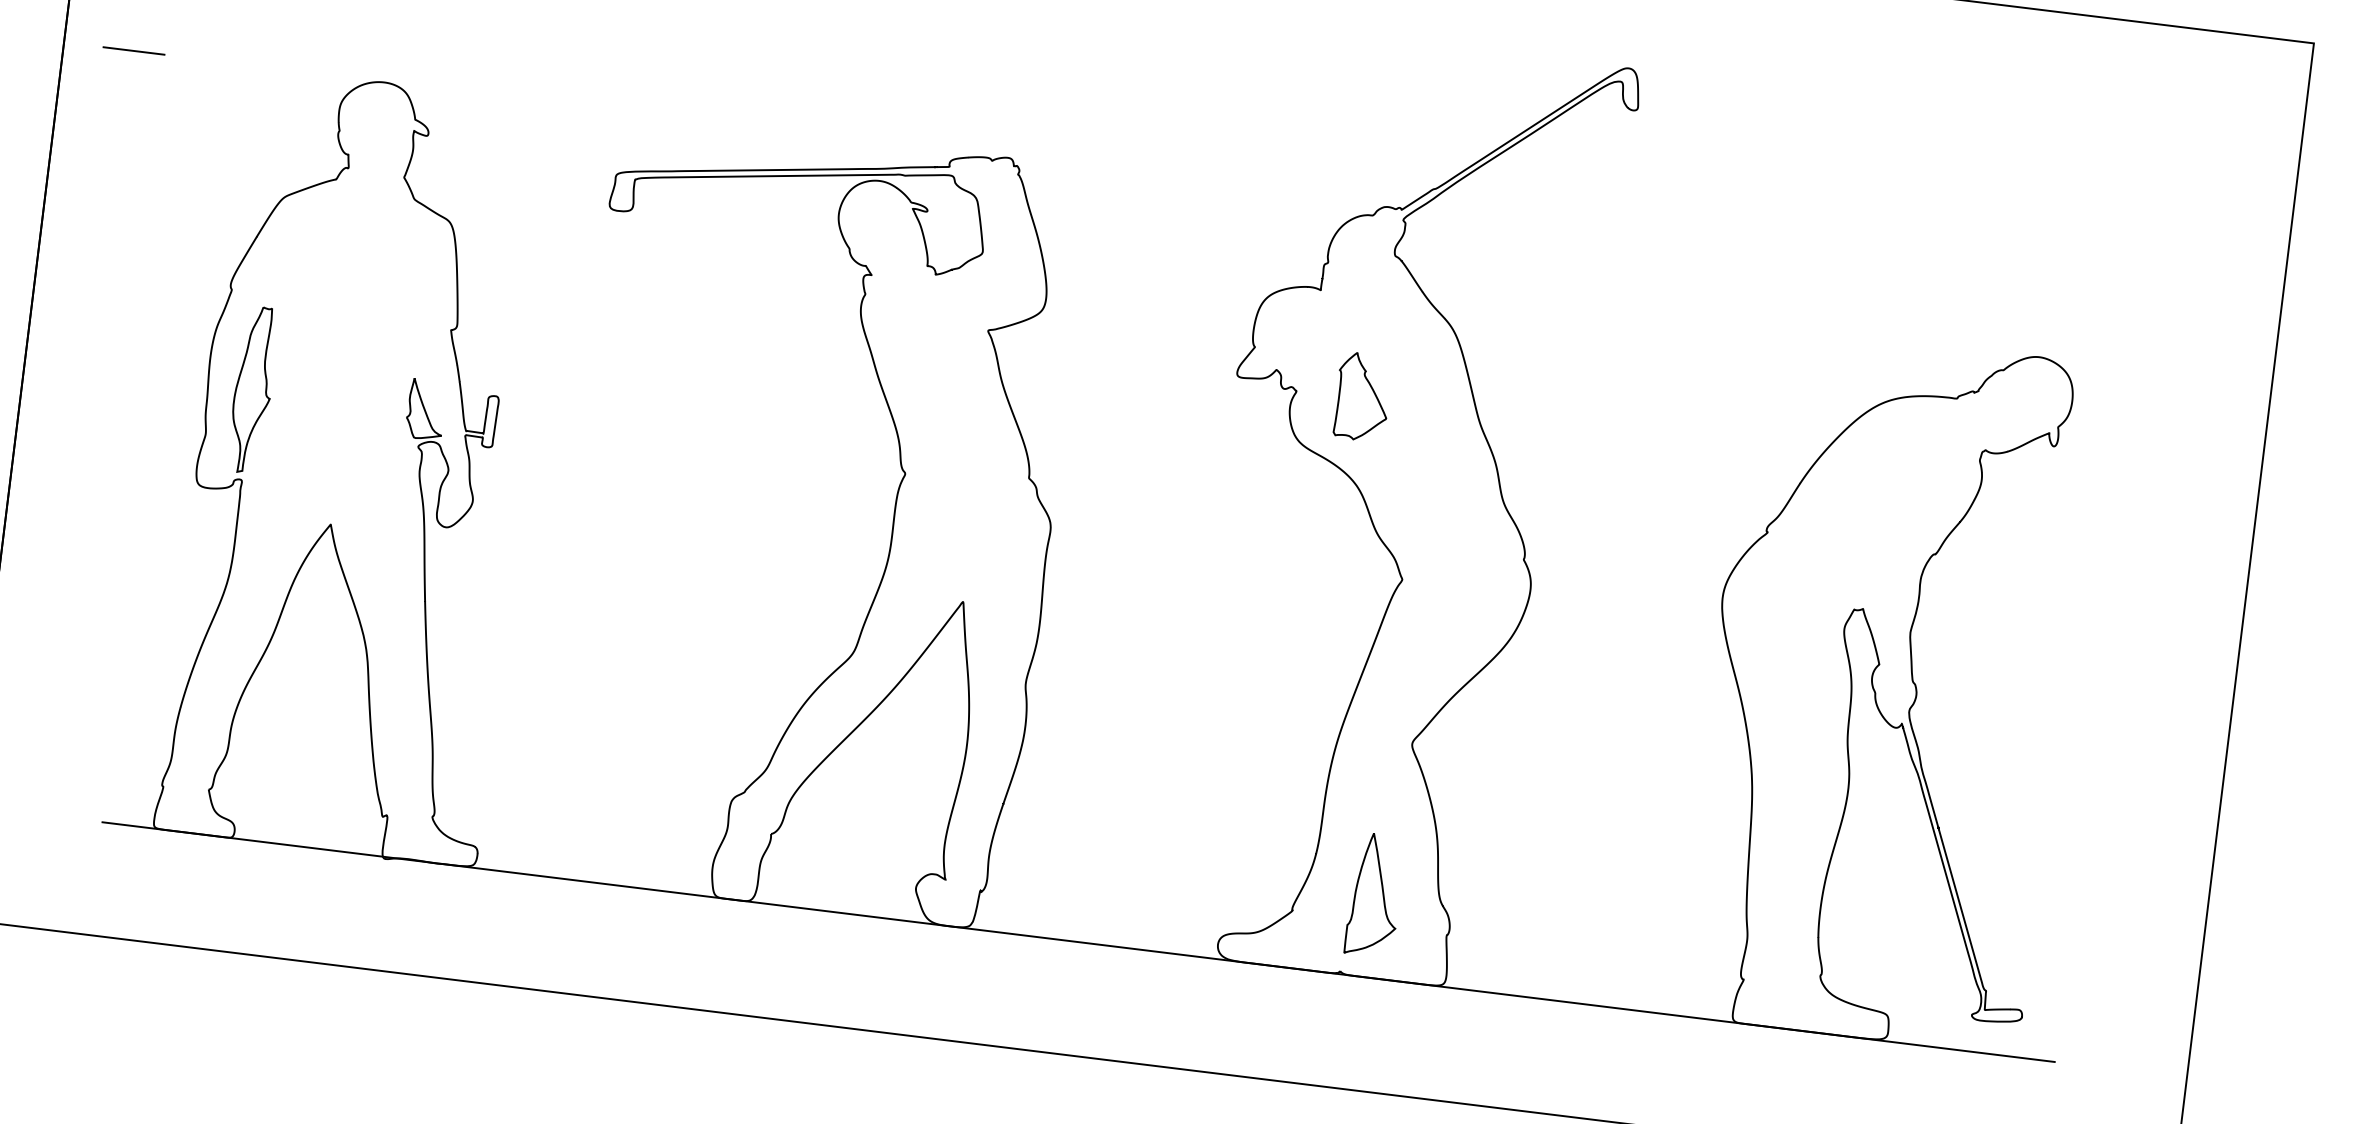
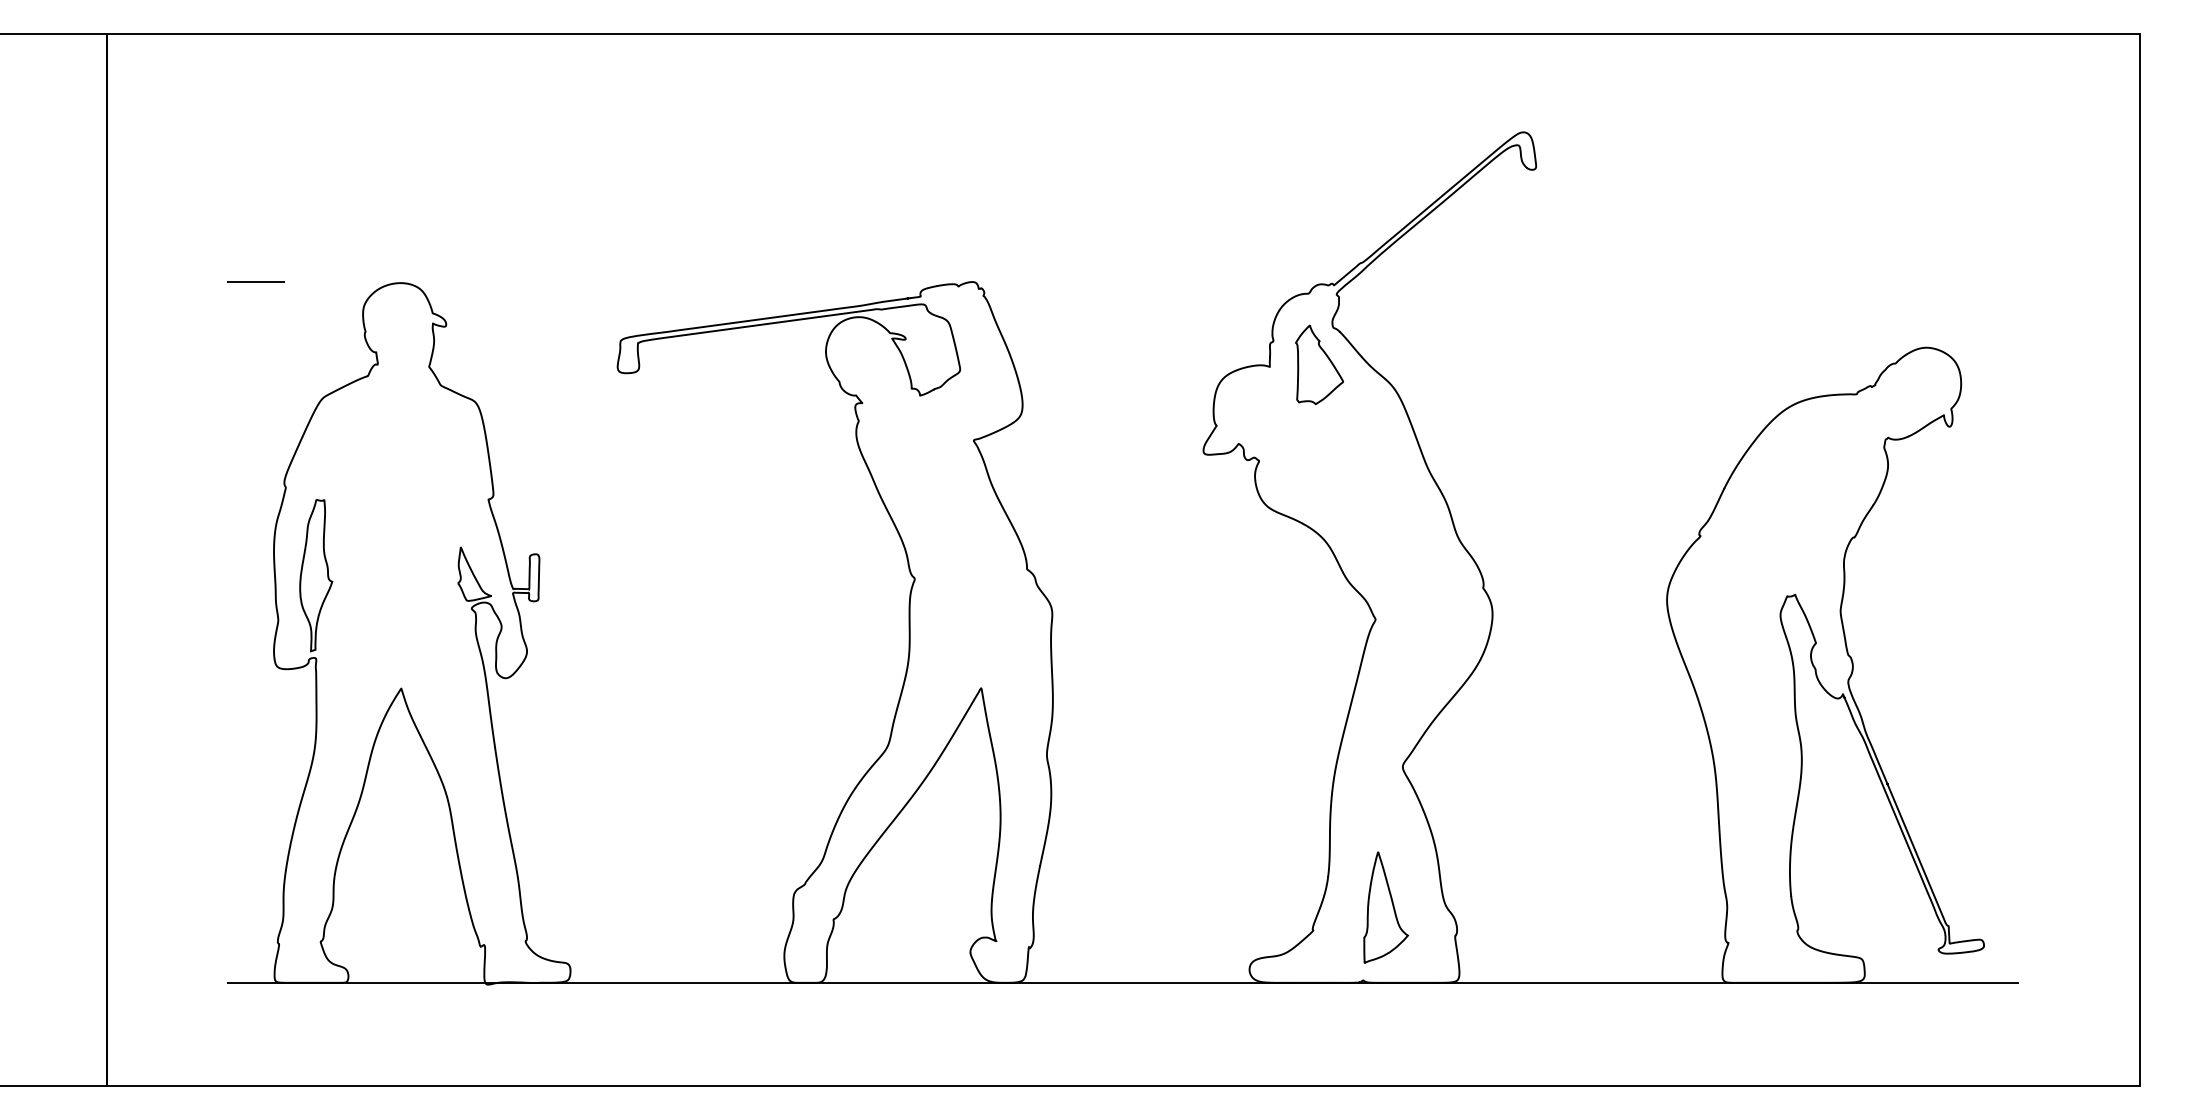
line: (133, 49) -> (255, 281), moved
part: (1362, 396) -> (1319, 364), moved

